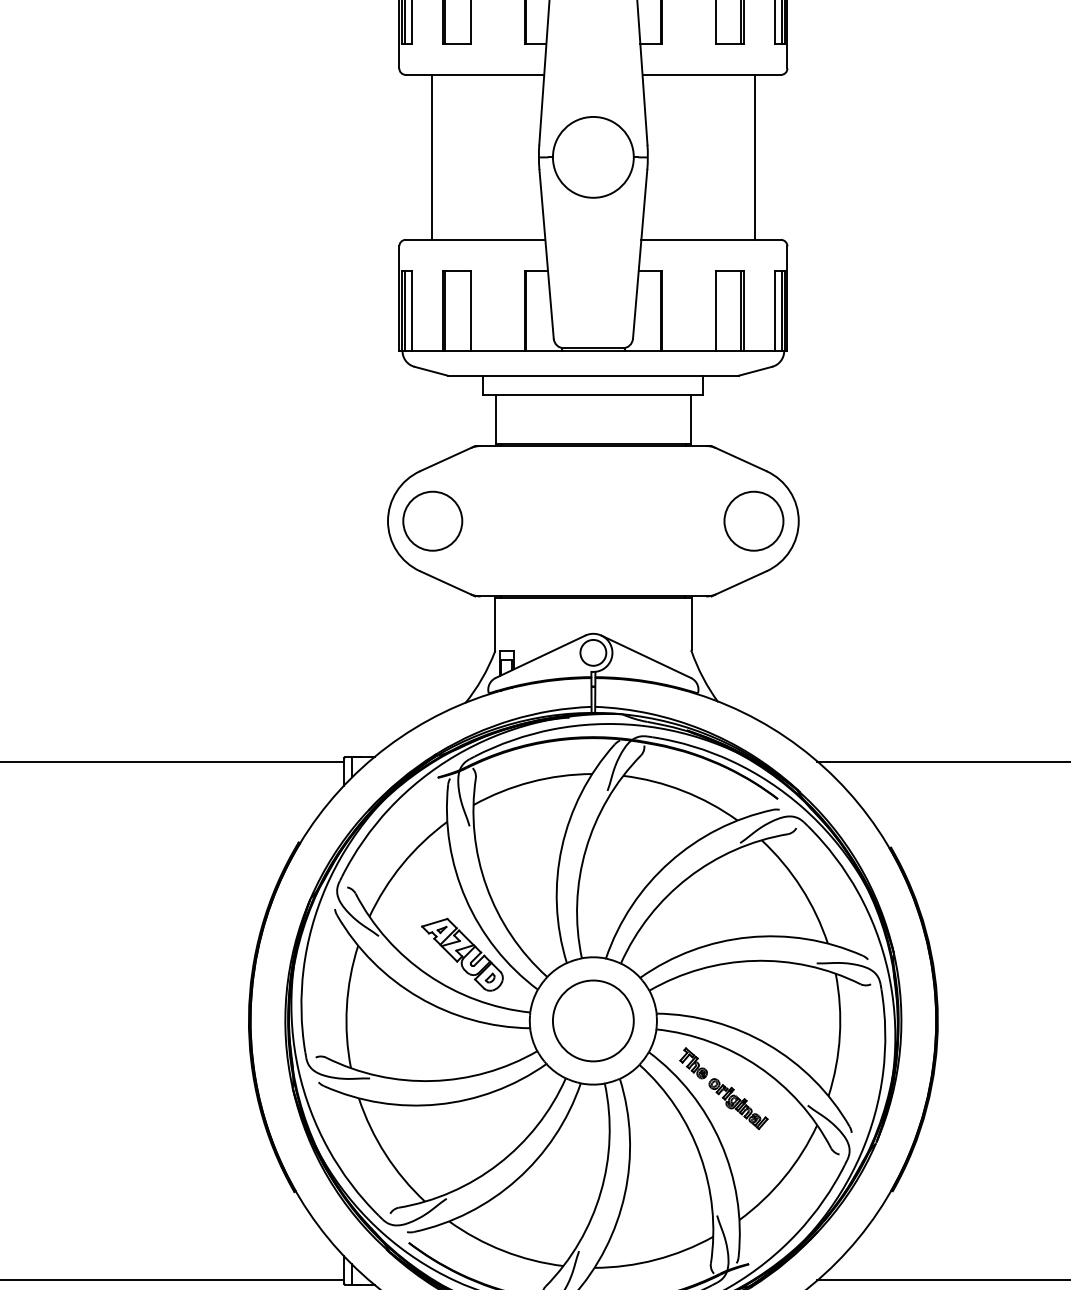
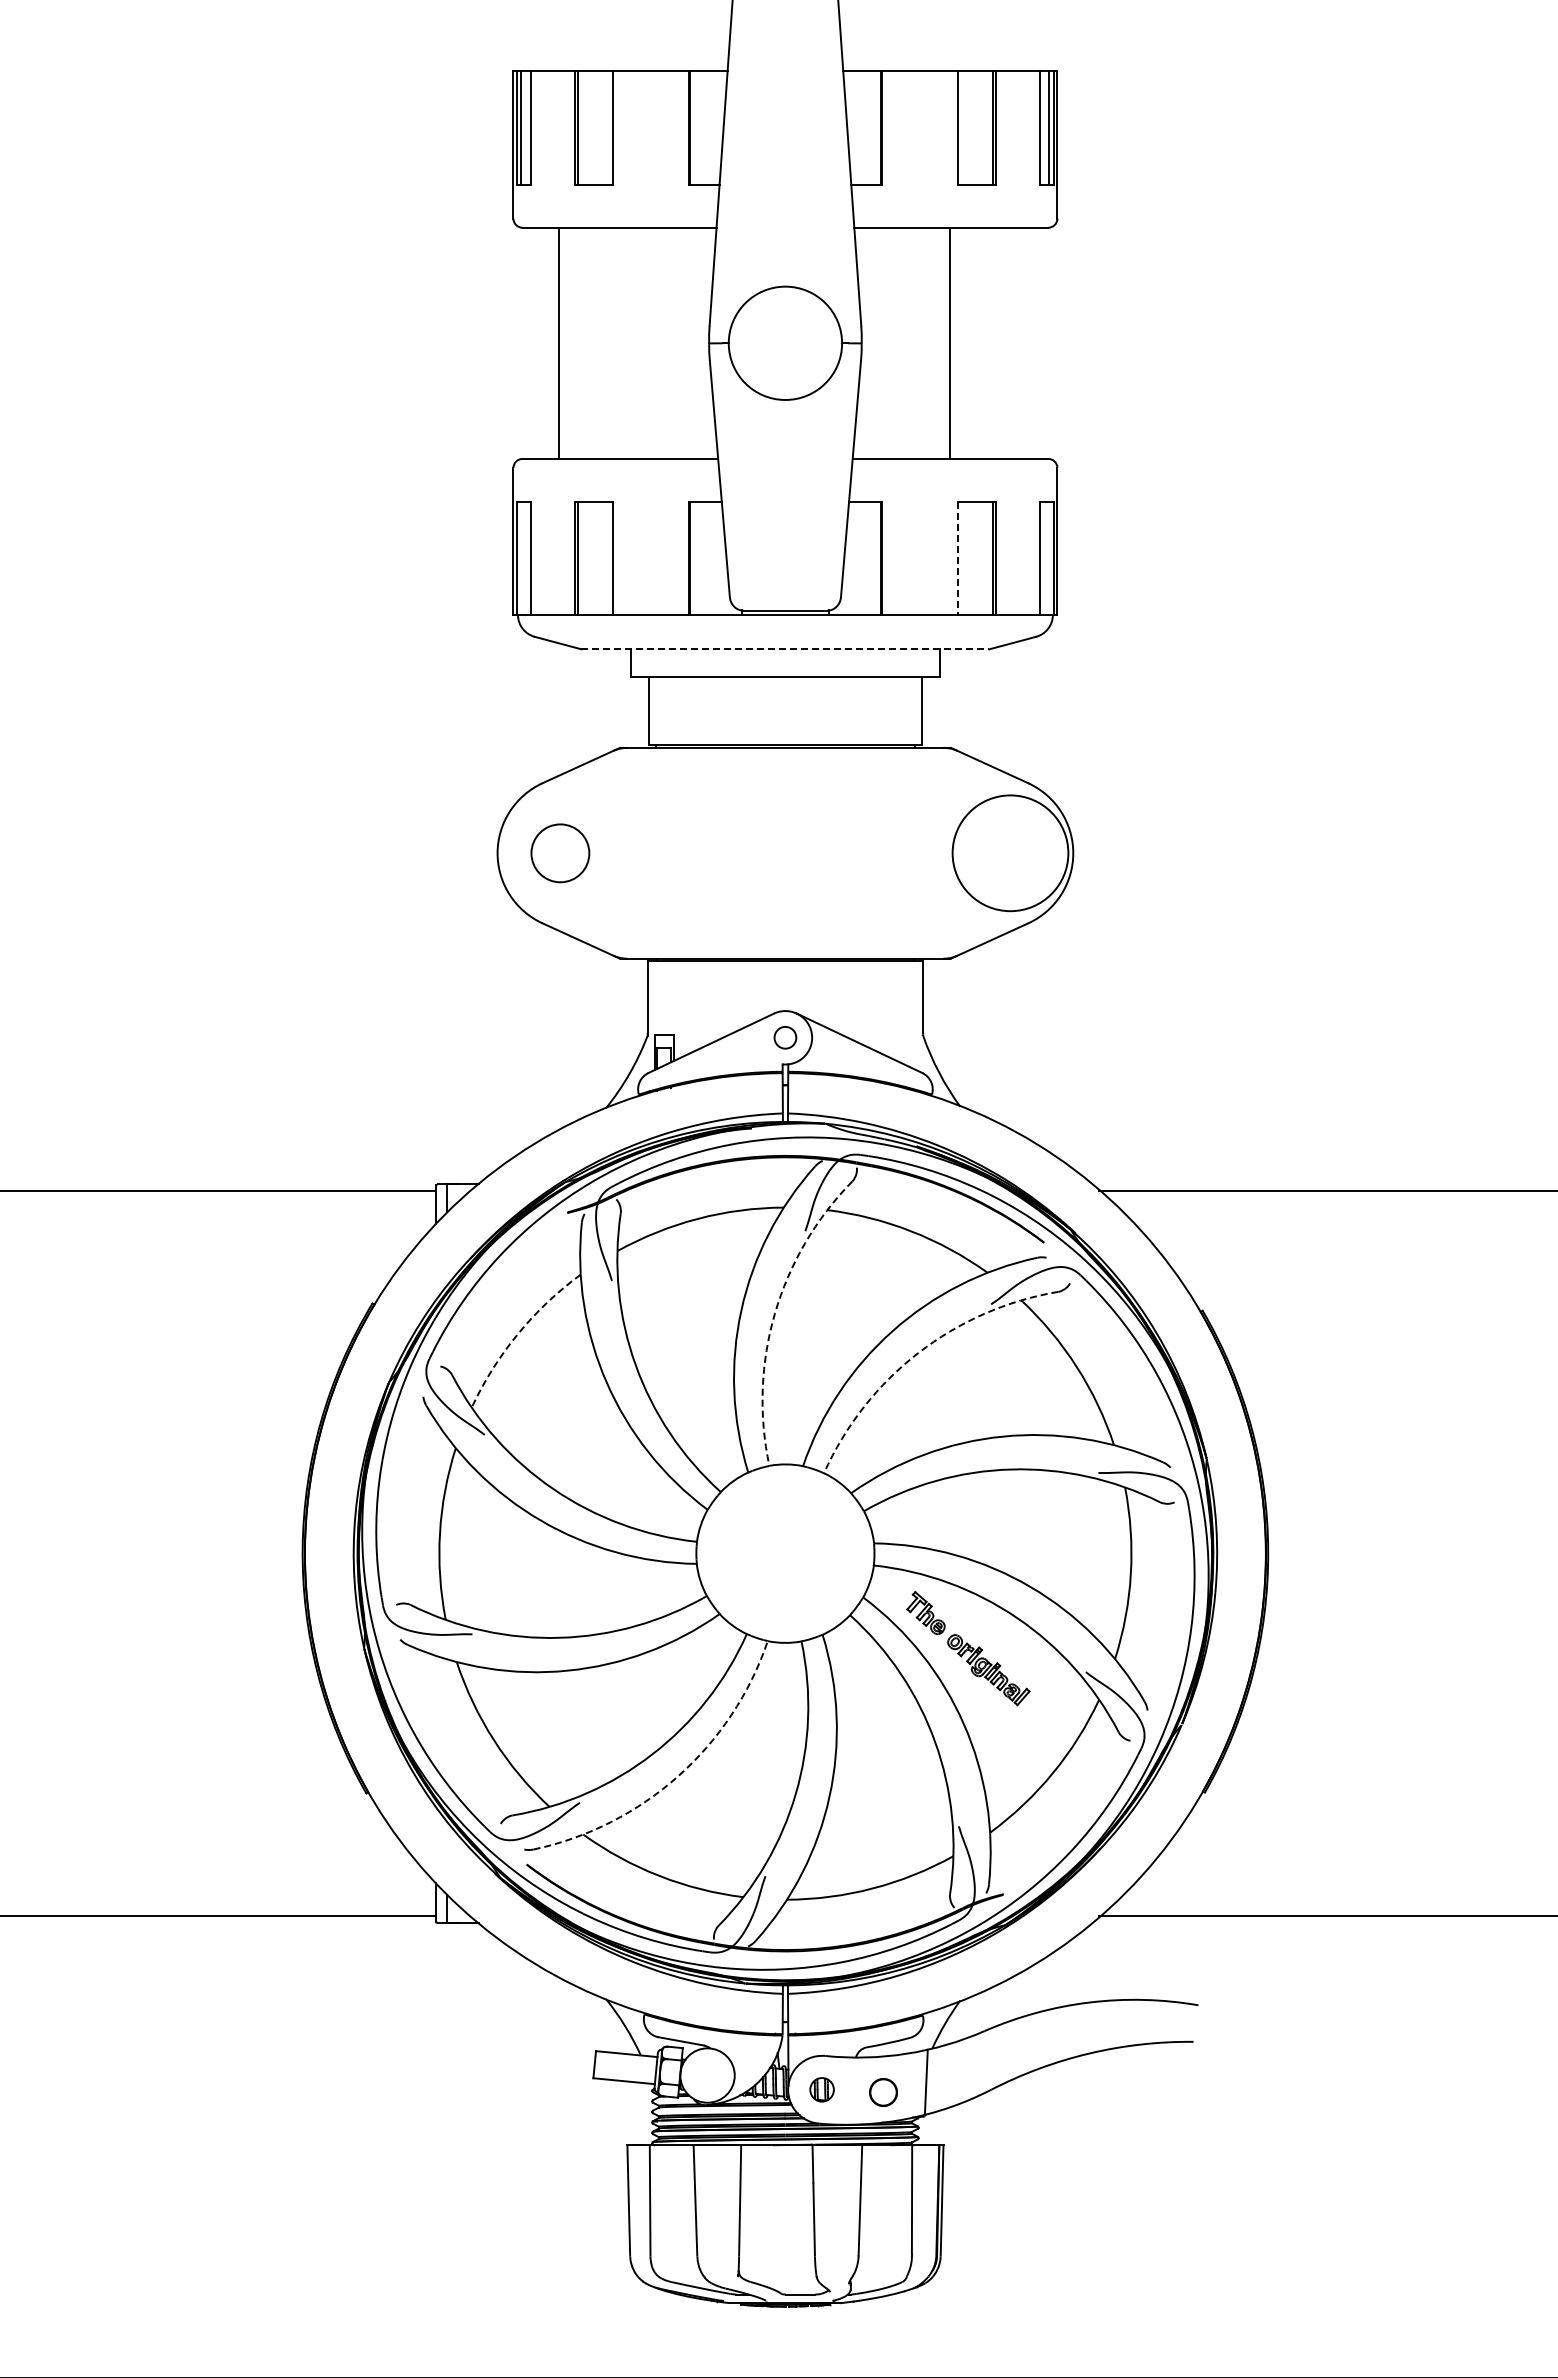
line: (755, 156) -> (950, 342), moved
line: (405, 310) -> (521, 558), removed
line: (716, 310) -> (957, 558), solid -> dashed
line: (781, 310) -> (1049, 558), removed
line: (593, 375) -> (785, 649), solid -> dashed
circle: (753, 520) -> (1010, 852), size x1.4
circle: (432, 521) -> (560, 853), size x0.7
circle: (593, 652) -> (785, 1037), size x0.6
arc: (586, 849) -> (775, 1313), solid -> dashed
arc: (402, 864) -> (517, 1334), solid -> dashed
arc: (688, 878) -> (918, 1353), solid -> dashed
part: (462, 954) -> (601, 1460), removed
circle: (592, 1020) -> (784, 1553), removed
arc: (517, 1179) -> (678, 1776), solid -> dashed

